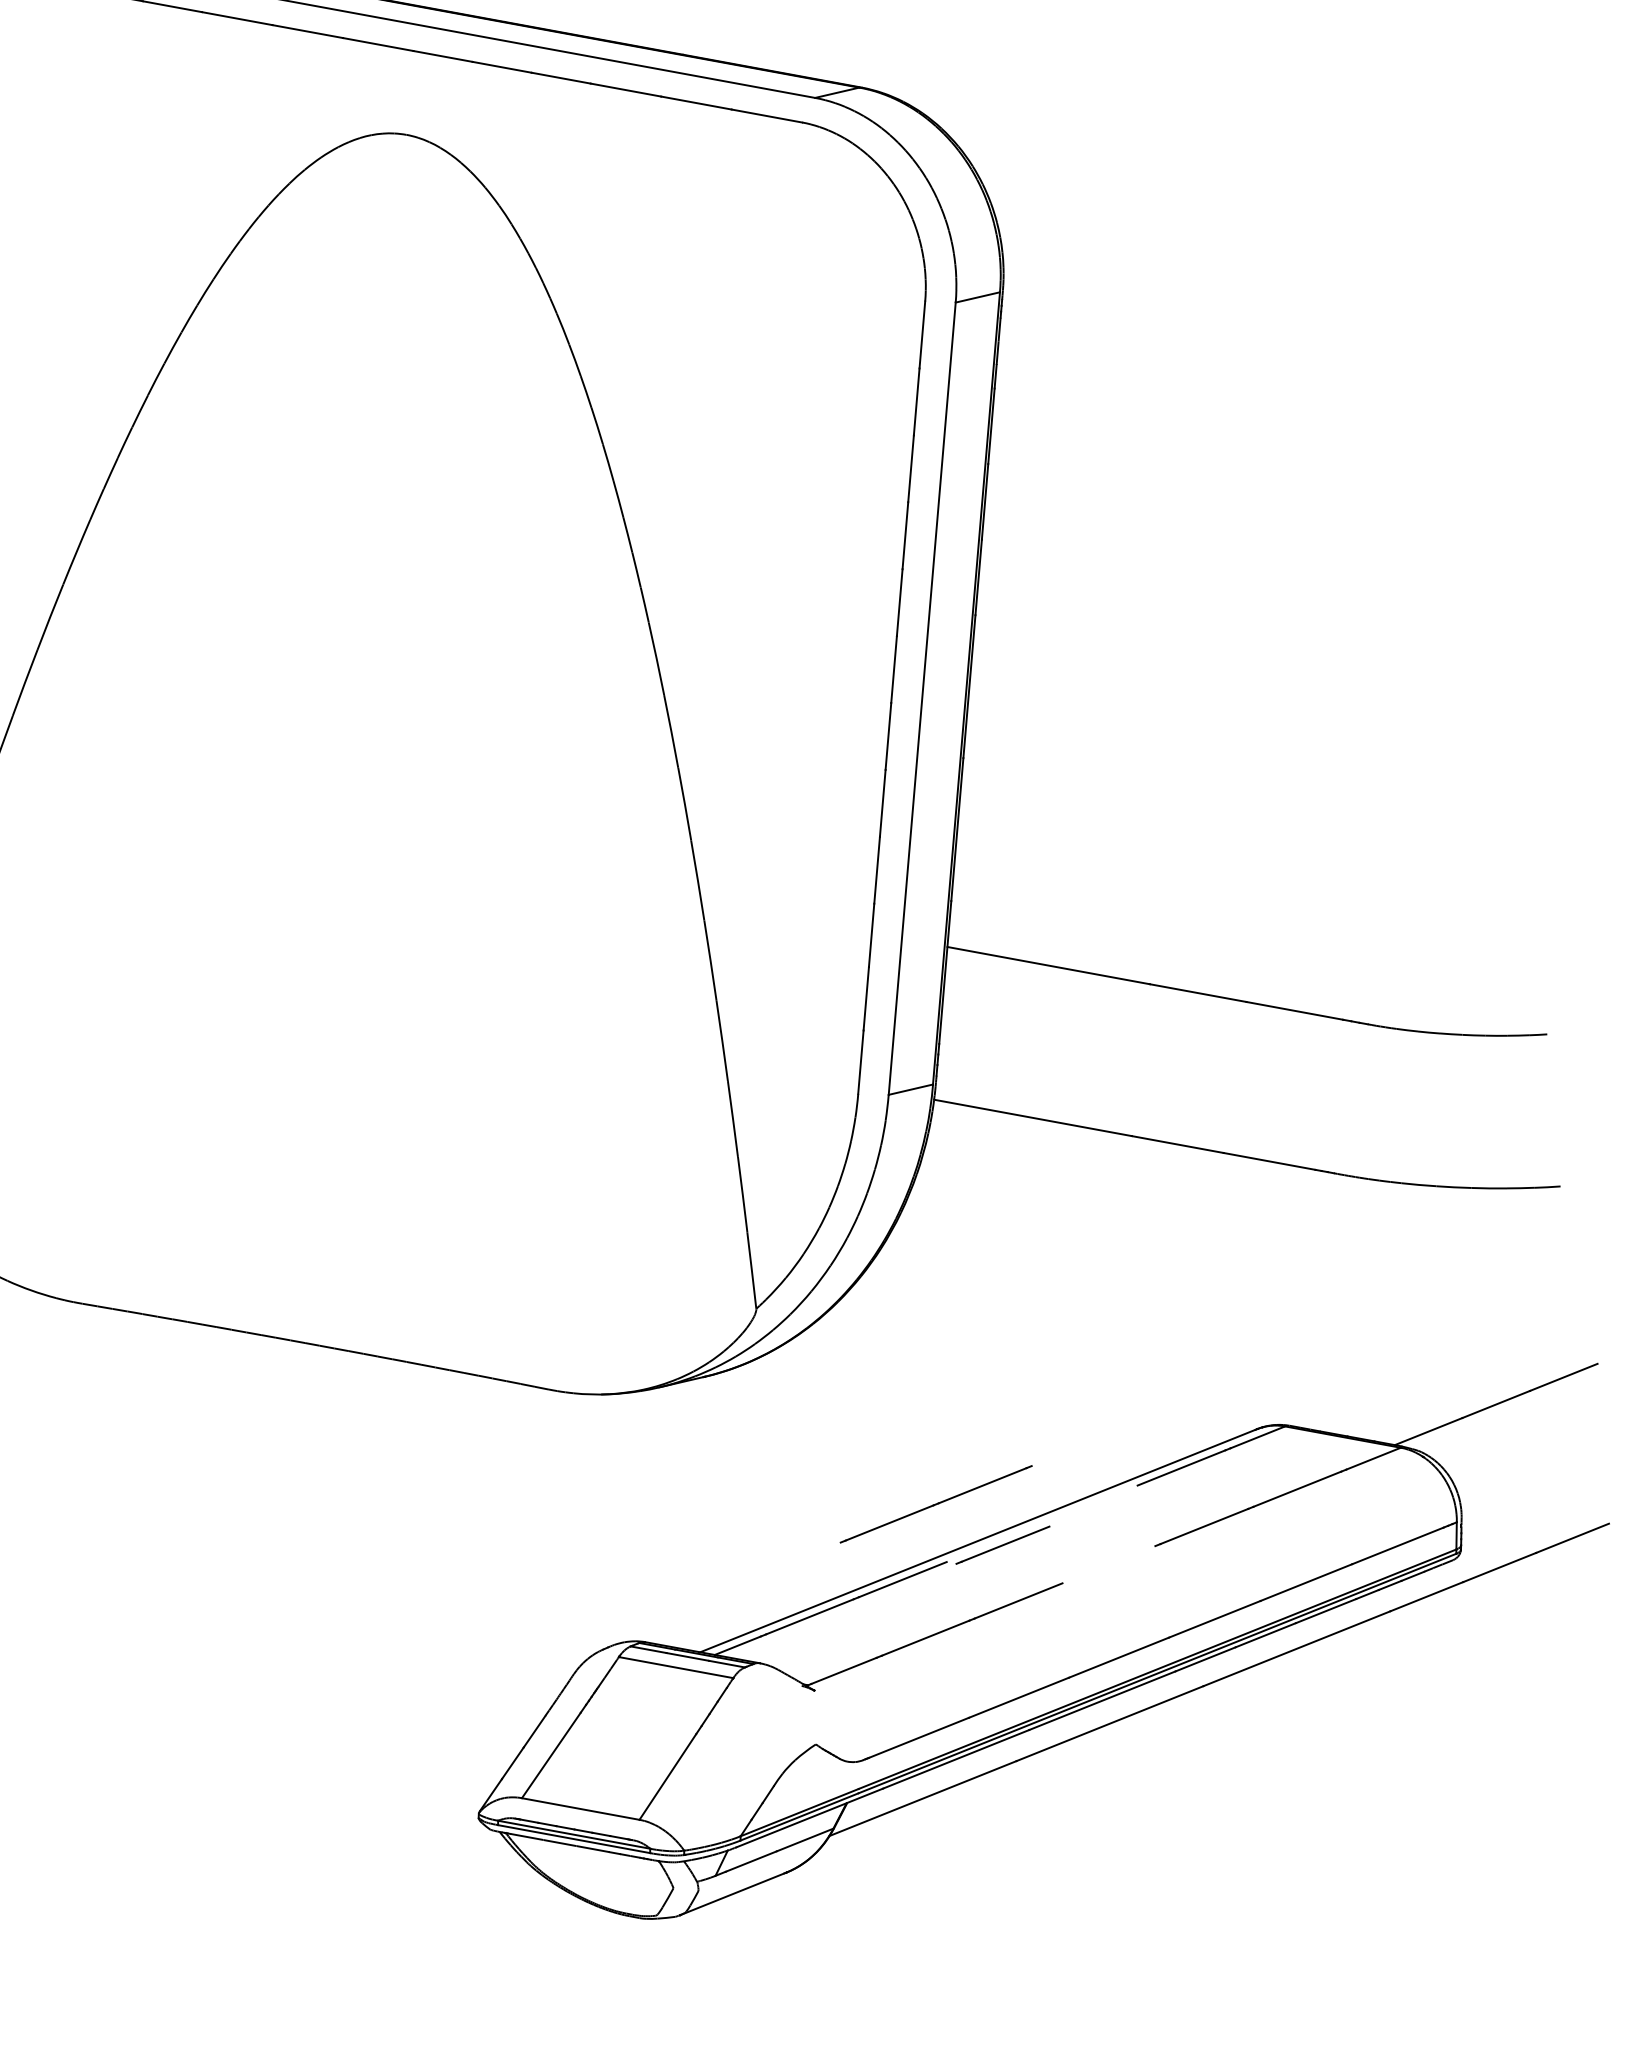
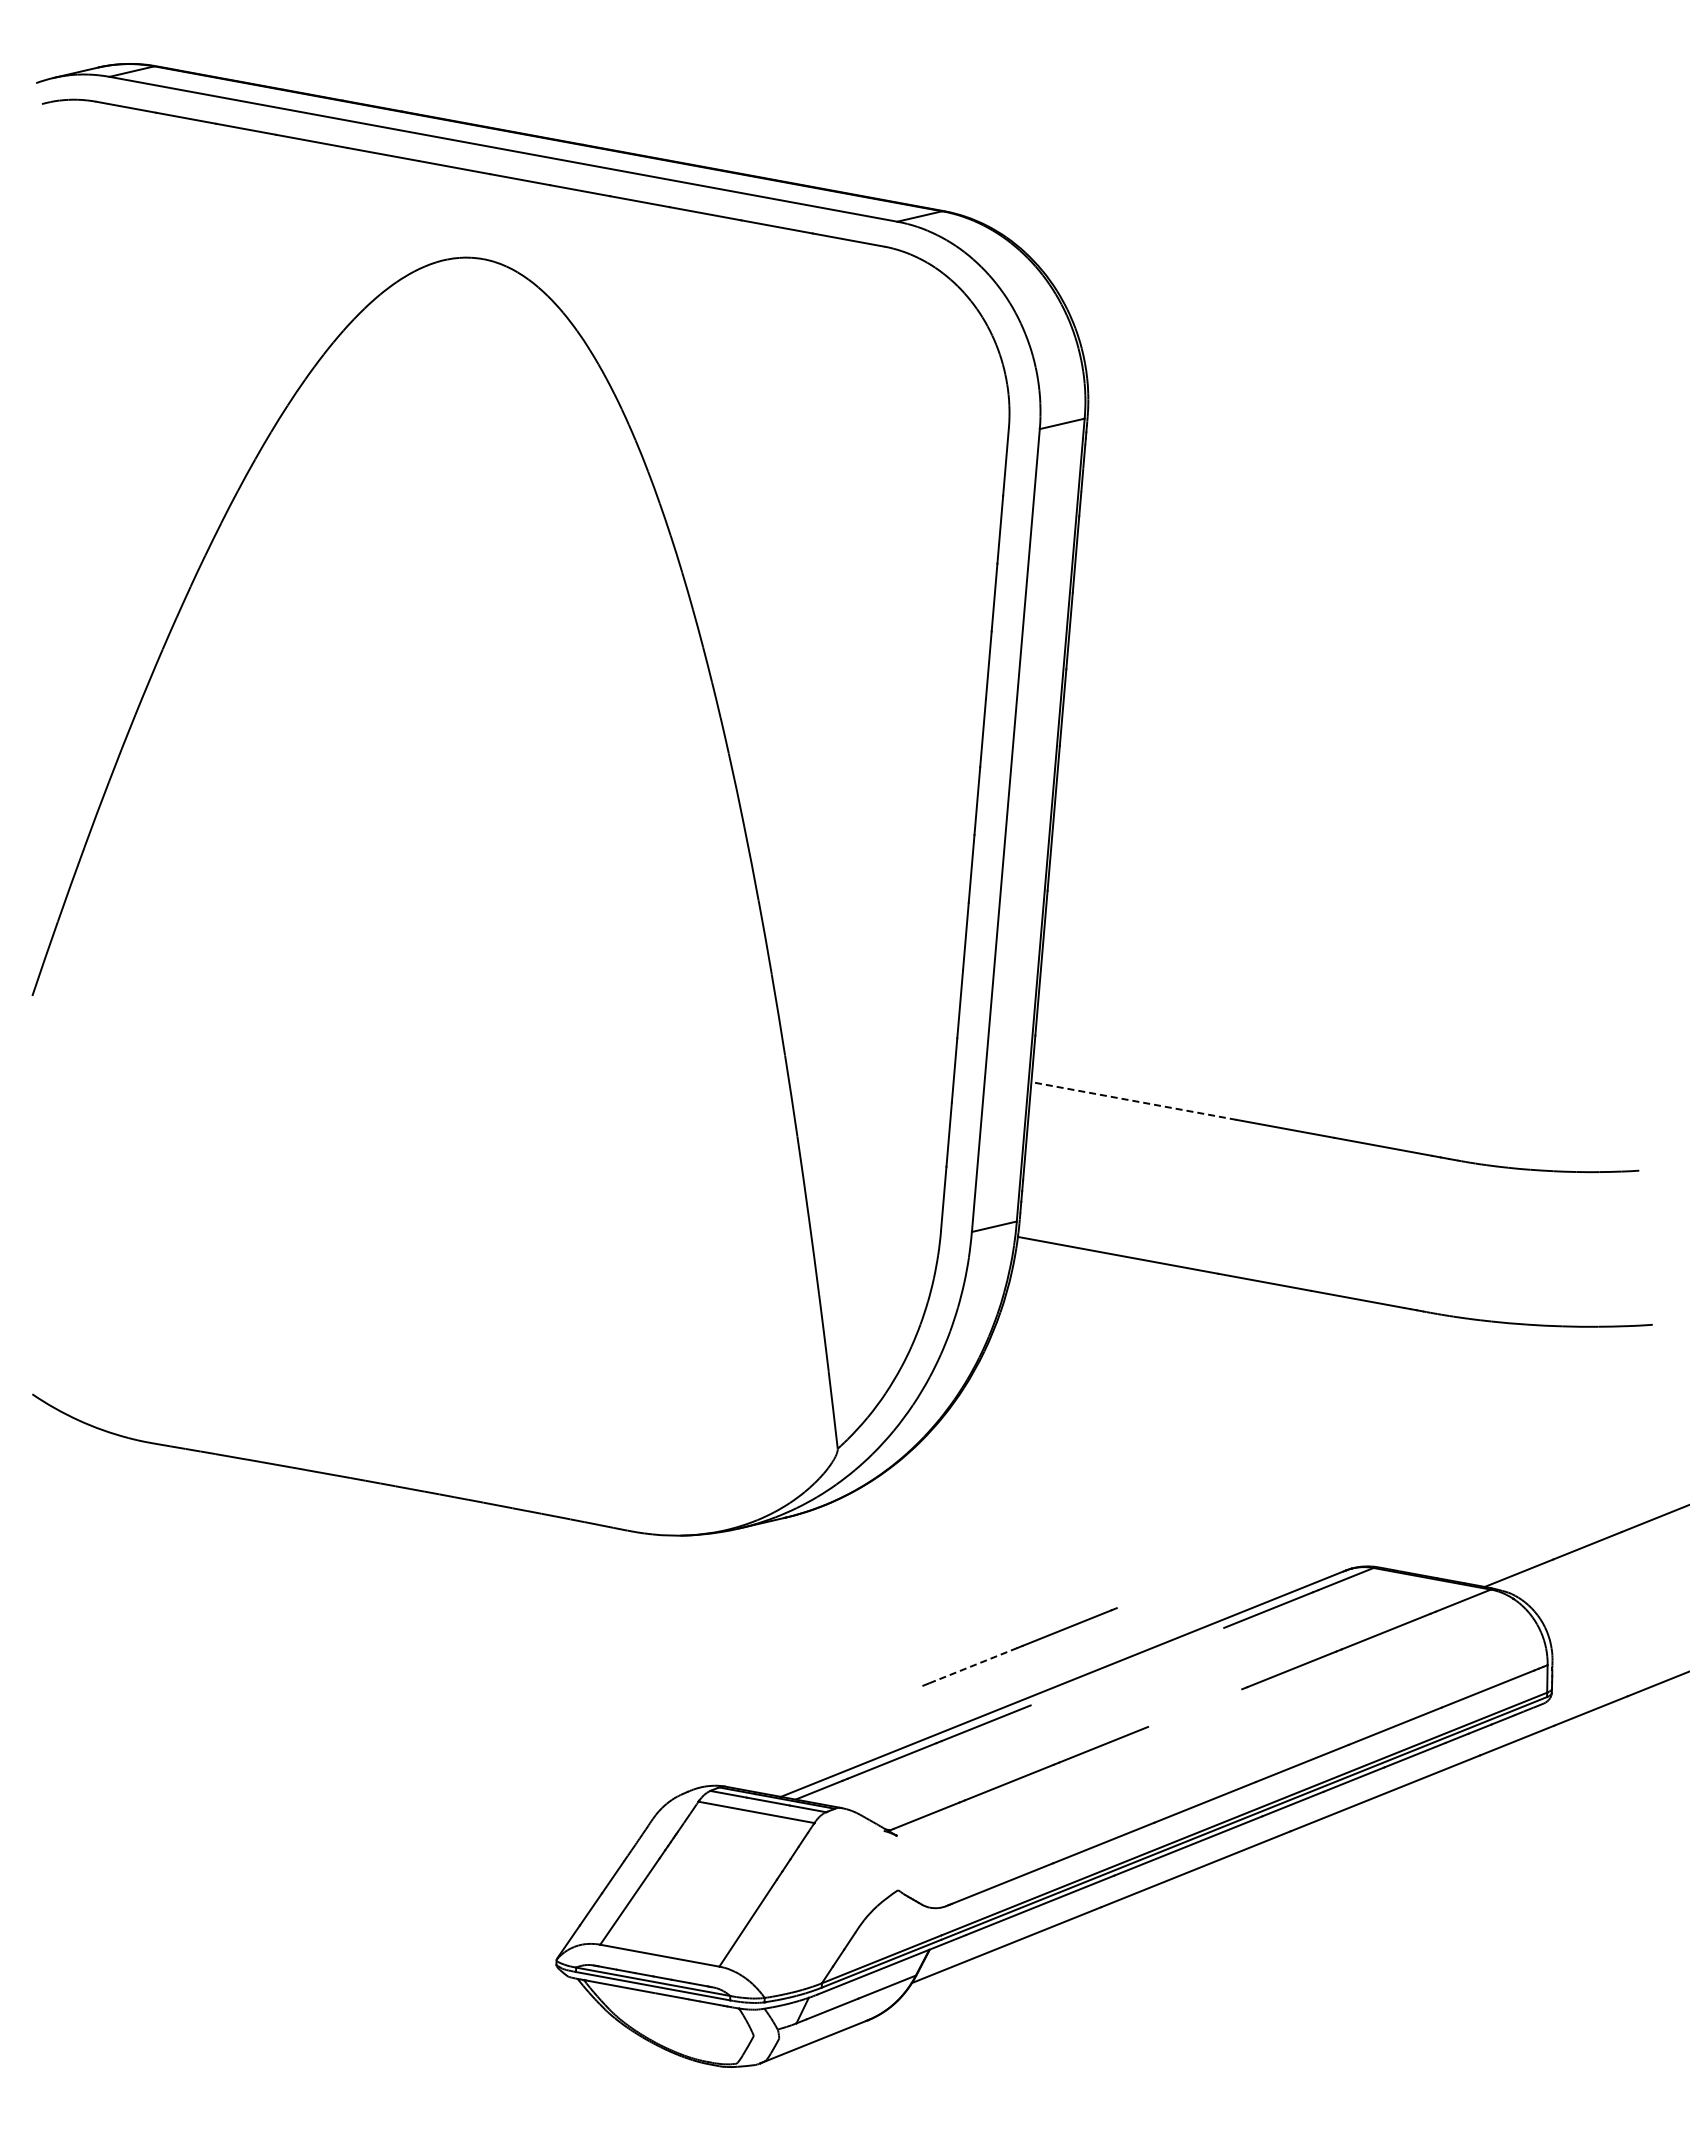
line: (1048, 965) -> (1133, 1100), solid -> dashed
line: (890, 1522) -> (973, 1665), solid -> dashed
line: (1002, 1545) -> (1087, 1688), removed

